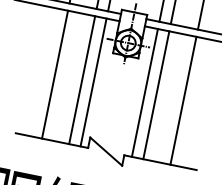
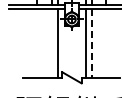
line: (55, 74) -> (37, 43), removed
line: (83, 80) -> (52, 43), removed
line: (155, 95) -> (91, 43), solid -> dashed
line: (183, 100) -> (106, 43), removed

